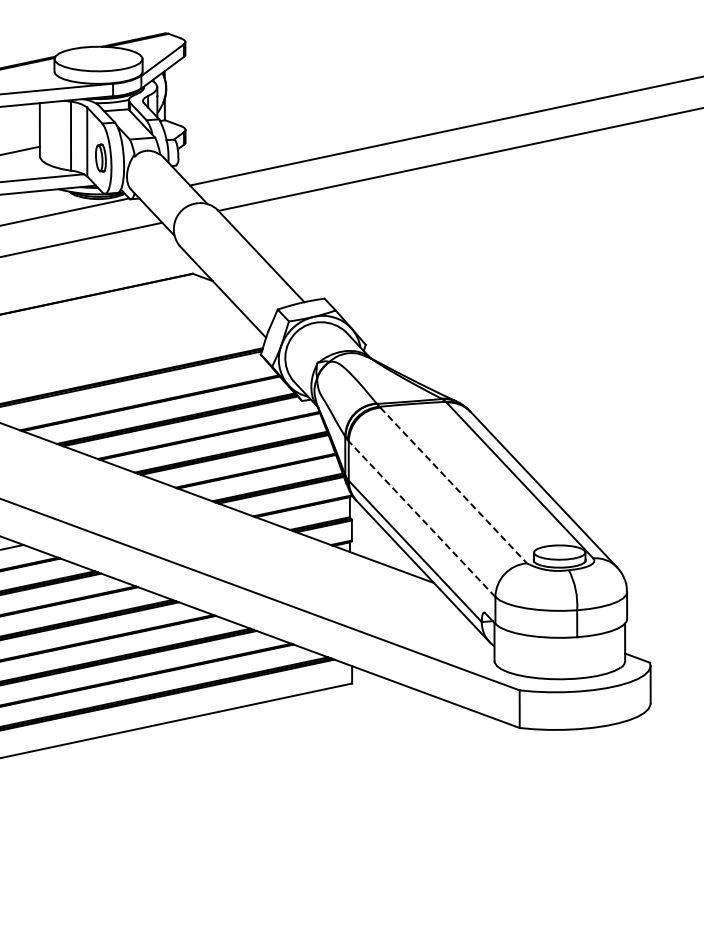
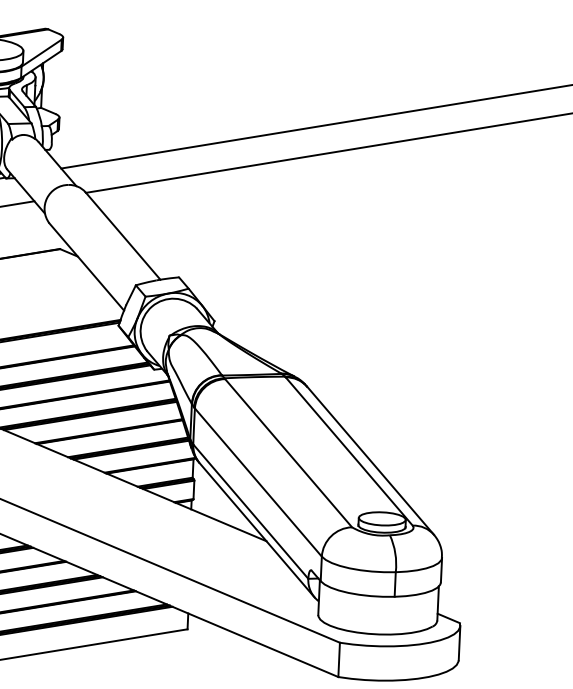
line: (453, 485) -> (288, 453), dashed -> solid
line: (422, 519) -> (258, 482), dashed -> solid

